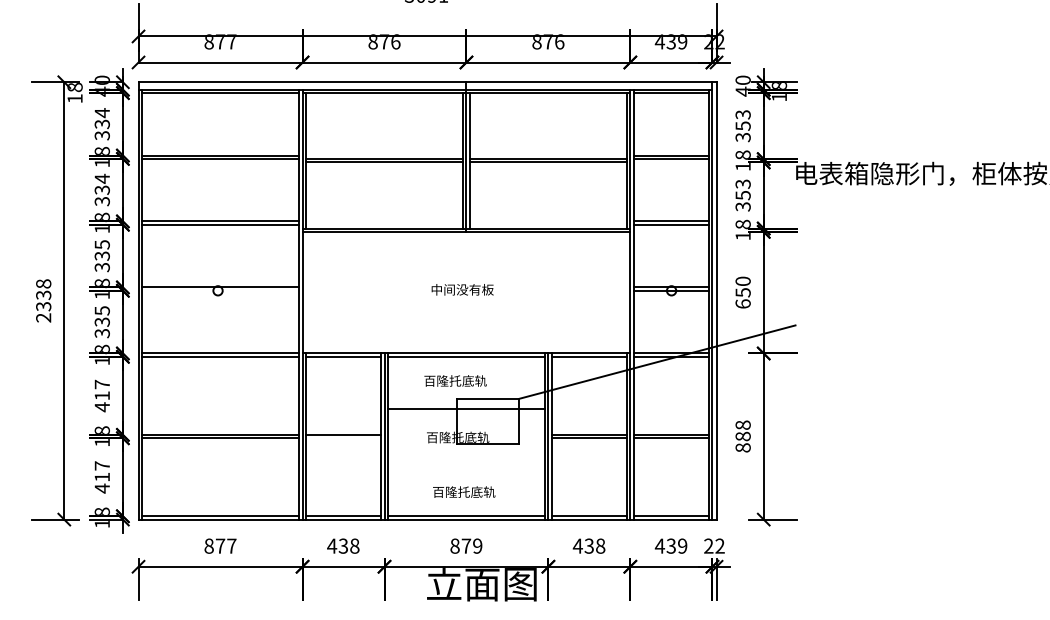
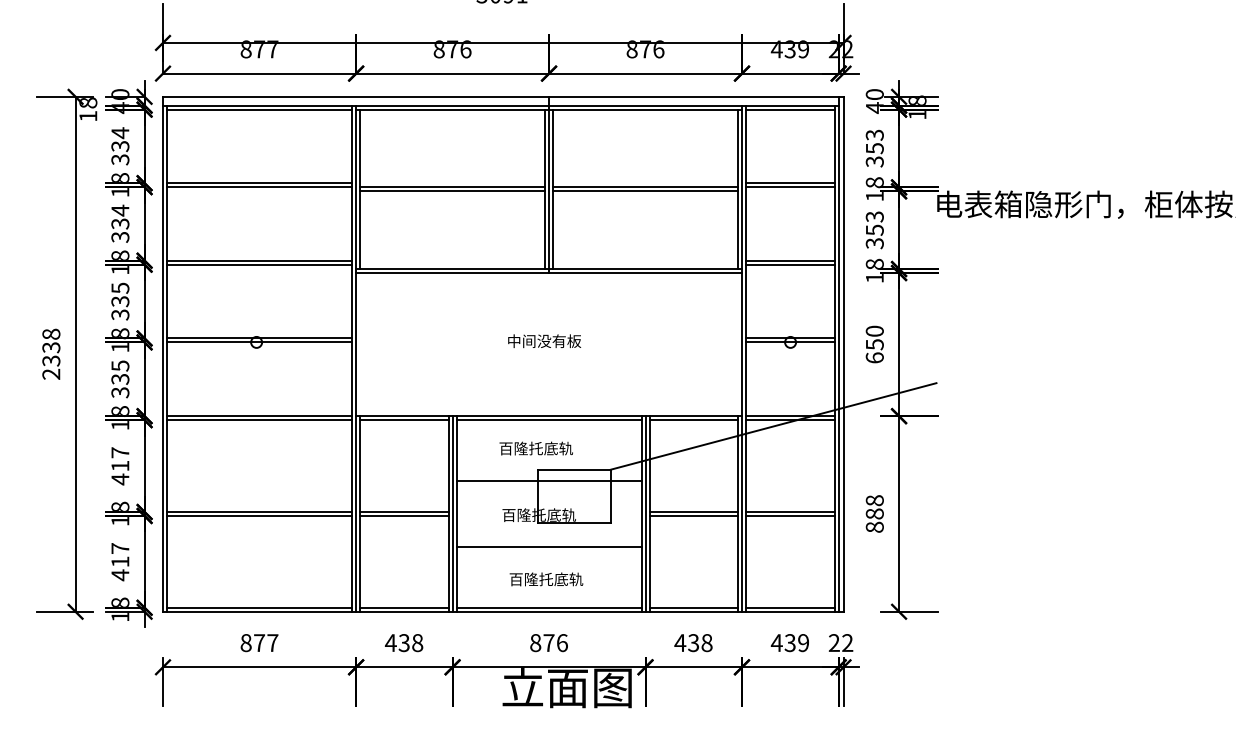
line: (220, 290) -> (259, 342), added
line: (343, 437) -> (404, 515), added
line: (465, 464) -> (548, 546), added
text: (477, 546) -> (561, 643), 879 -> 876

